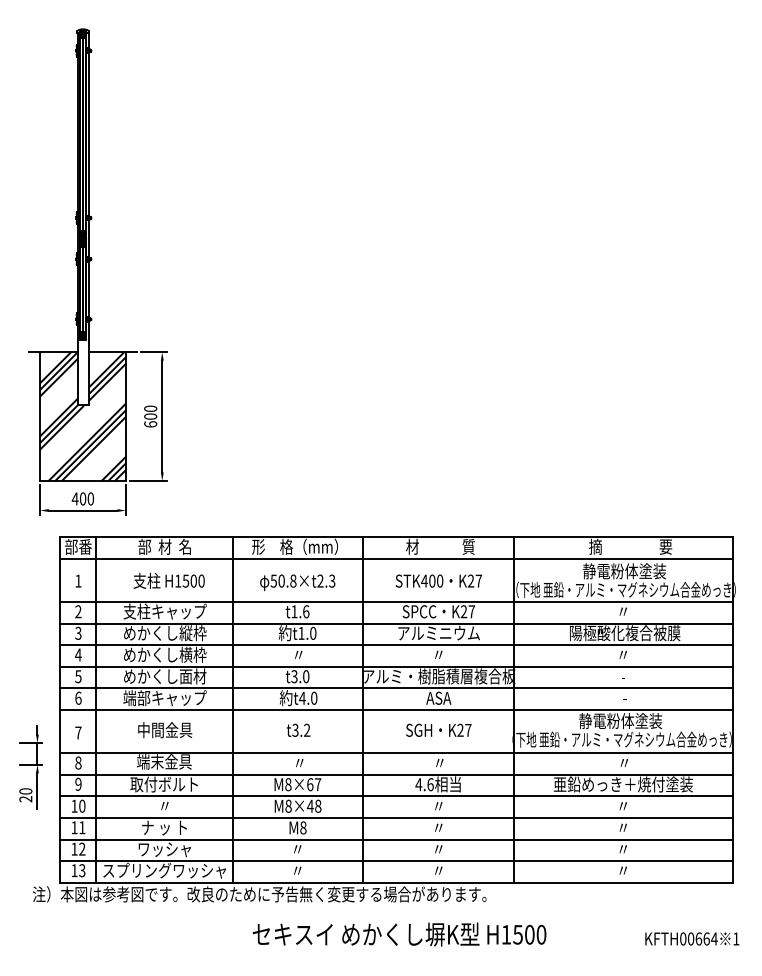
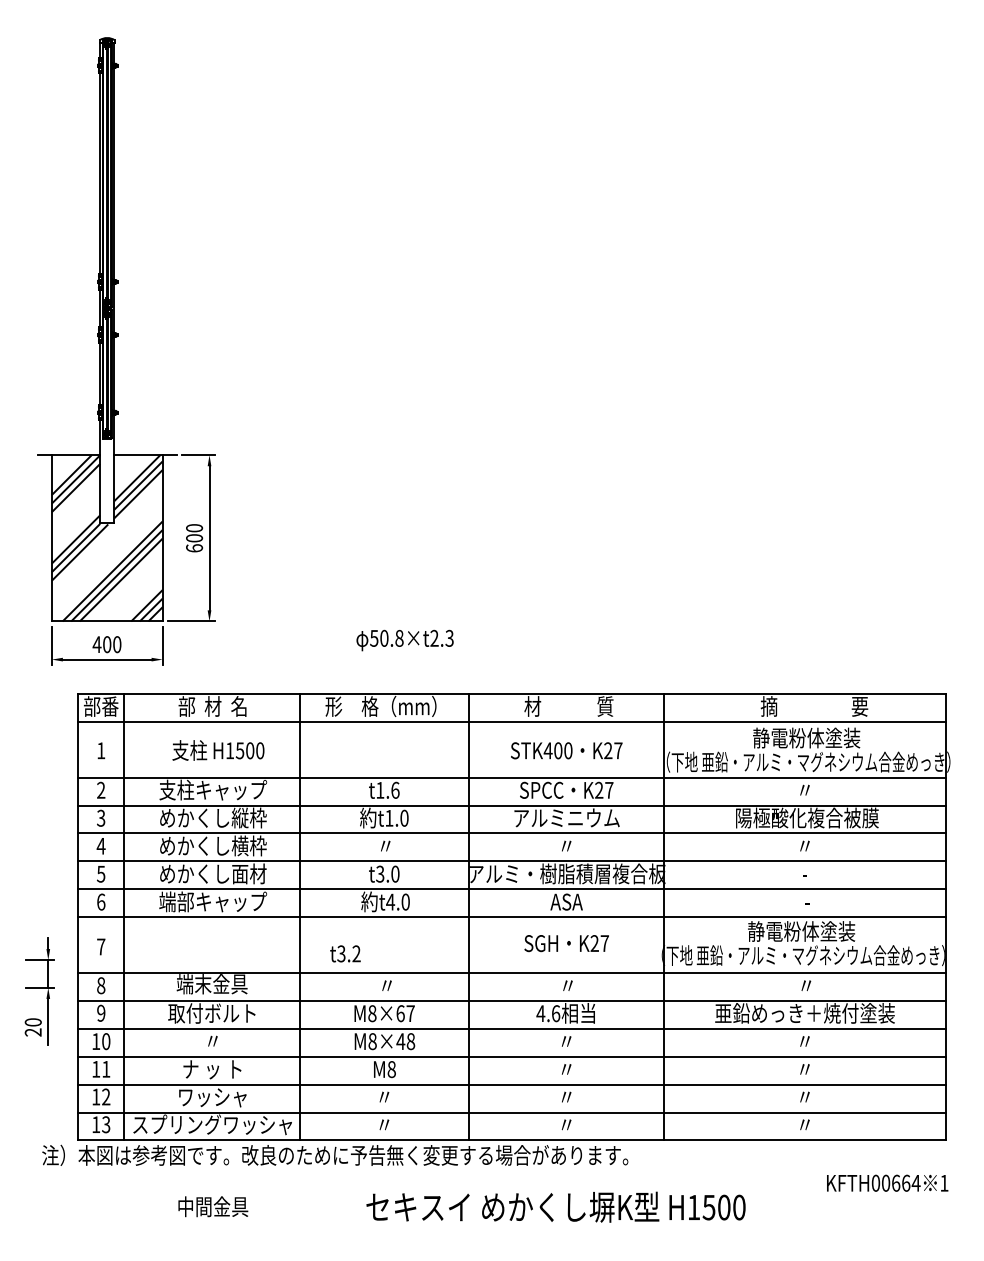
text: (297, 582) -> (404, 640), moved
text: (298, 729) -> (345, 952), moved
text: (165, 730) -> (213, 1207), moved
text: (399, 934) -> (555, 1207), moved
text: (692, 938) -> (887, 1182), moved

